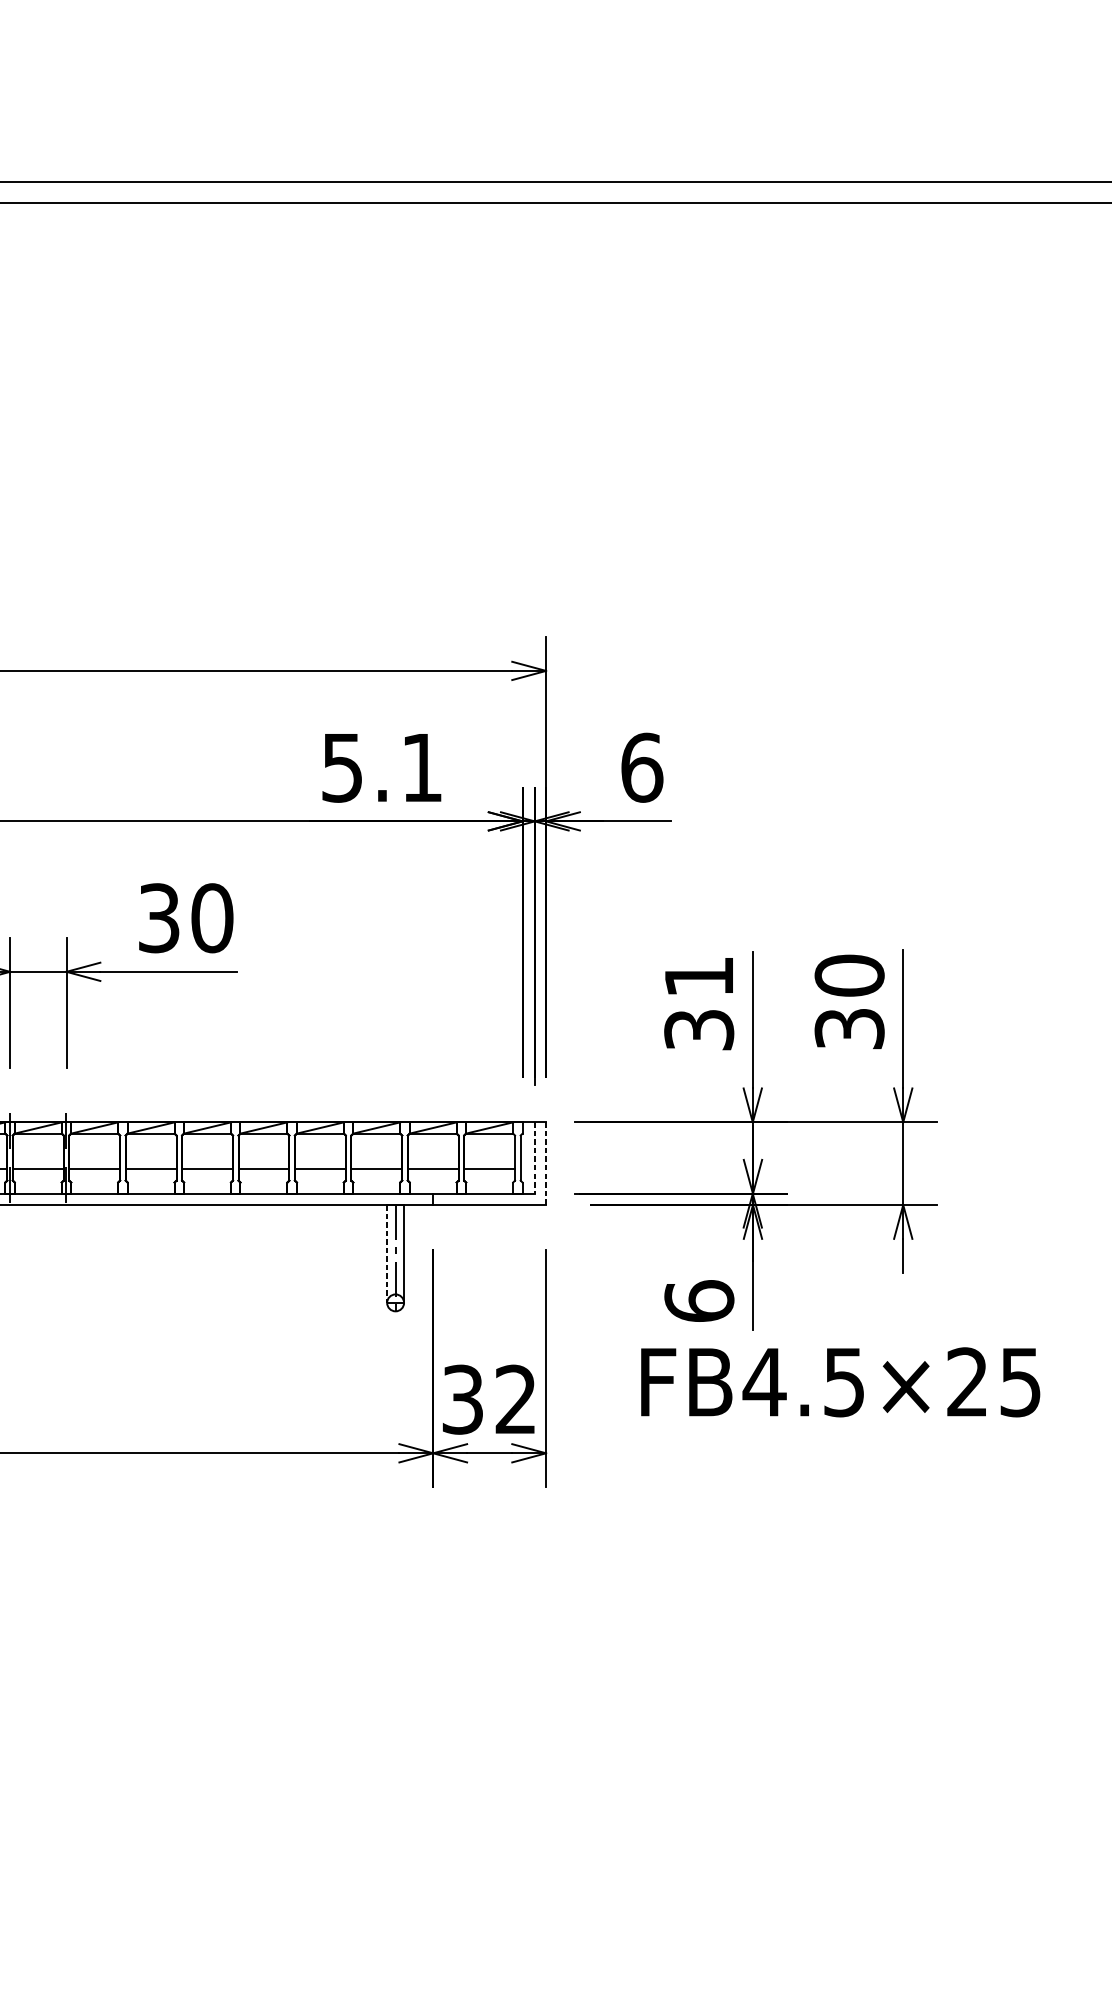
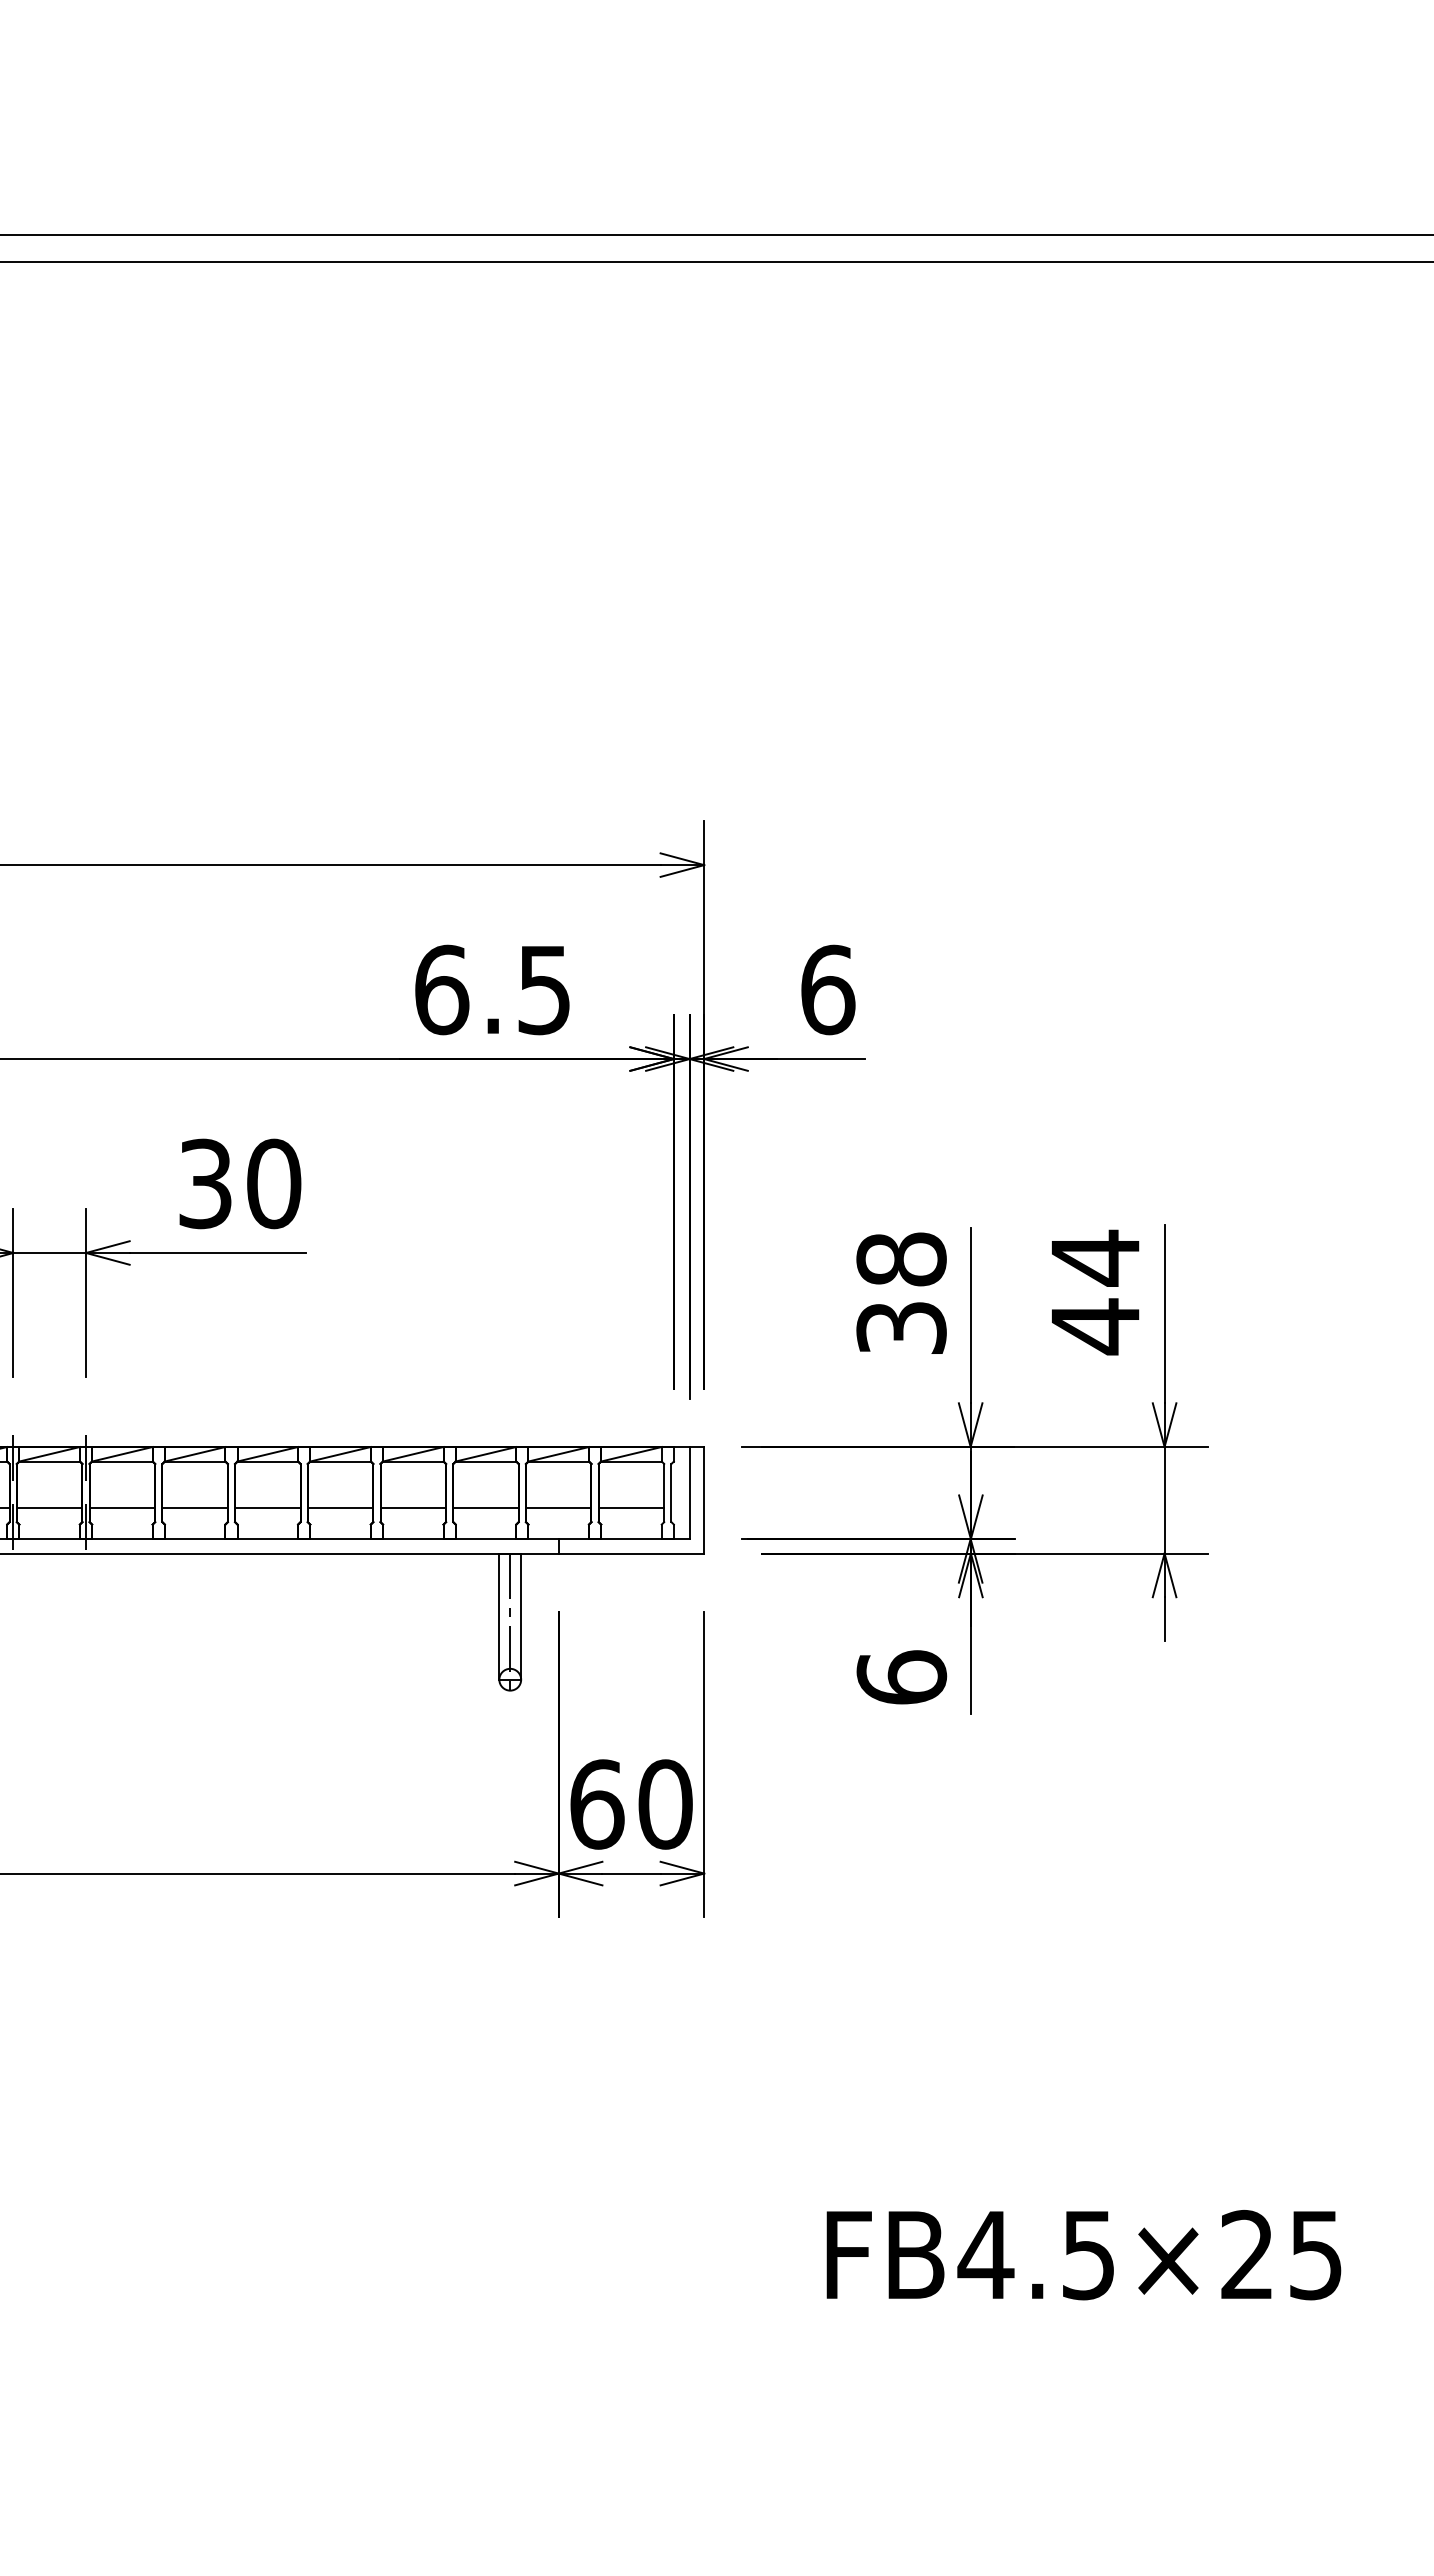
text: (381, 767) -> (492, 989), 5.1 -> 6.5
text: (699, 976) -> (901, 1259), 31 -> 38
text: (849, 1002) -> (1095, 1292), 30 -> 44
line: (534, 1158) -> (689, 1493), dashed -> solid
line: (546, 1163) -> (704, 1500), dashed -> solid
line: (387, 1254) -> (499, 1617), dashed -> solid
text: (840, 1382) -> (1083, 2255), moved
text: (489, 1399) -> (631, 1804), 32 -> 60

